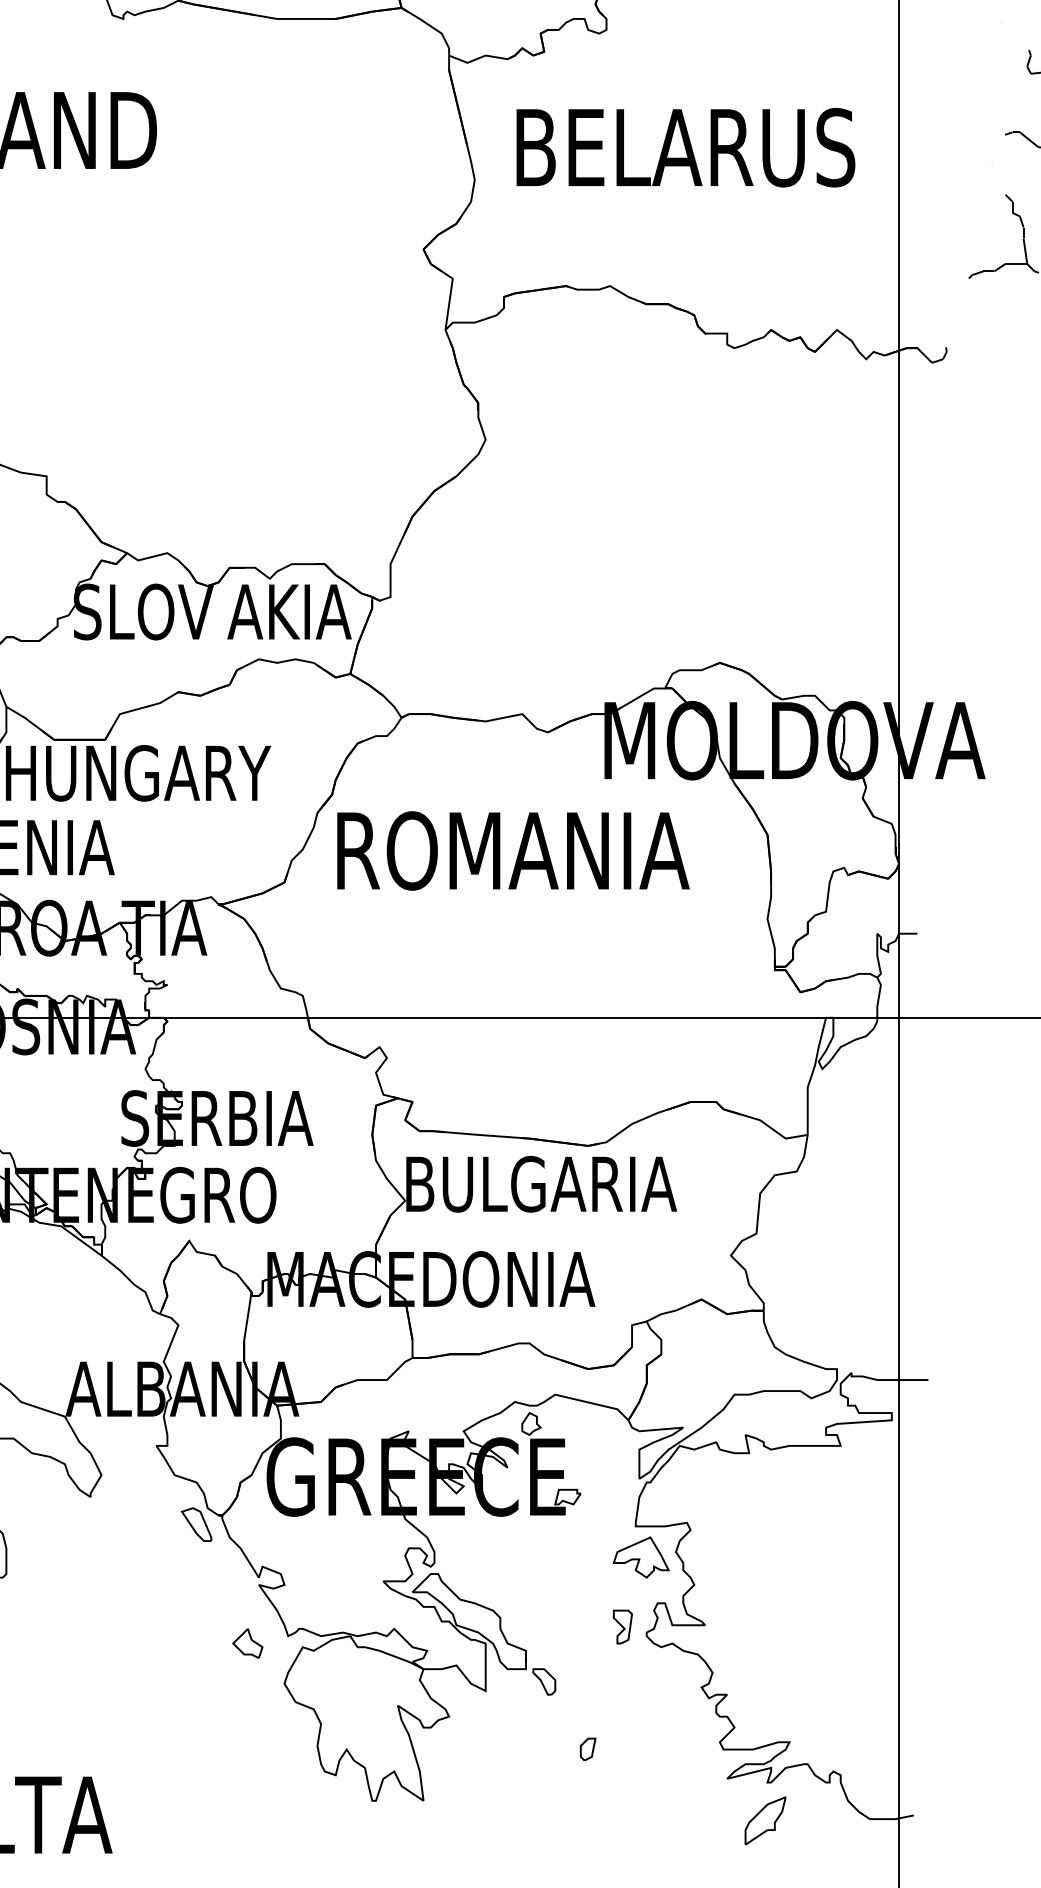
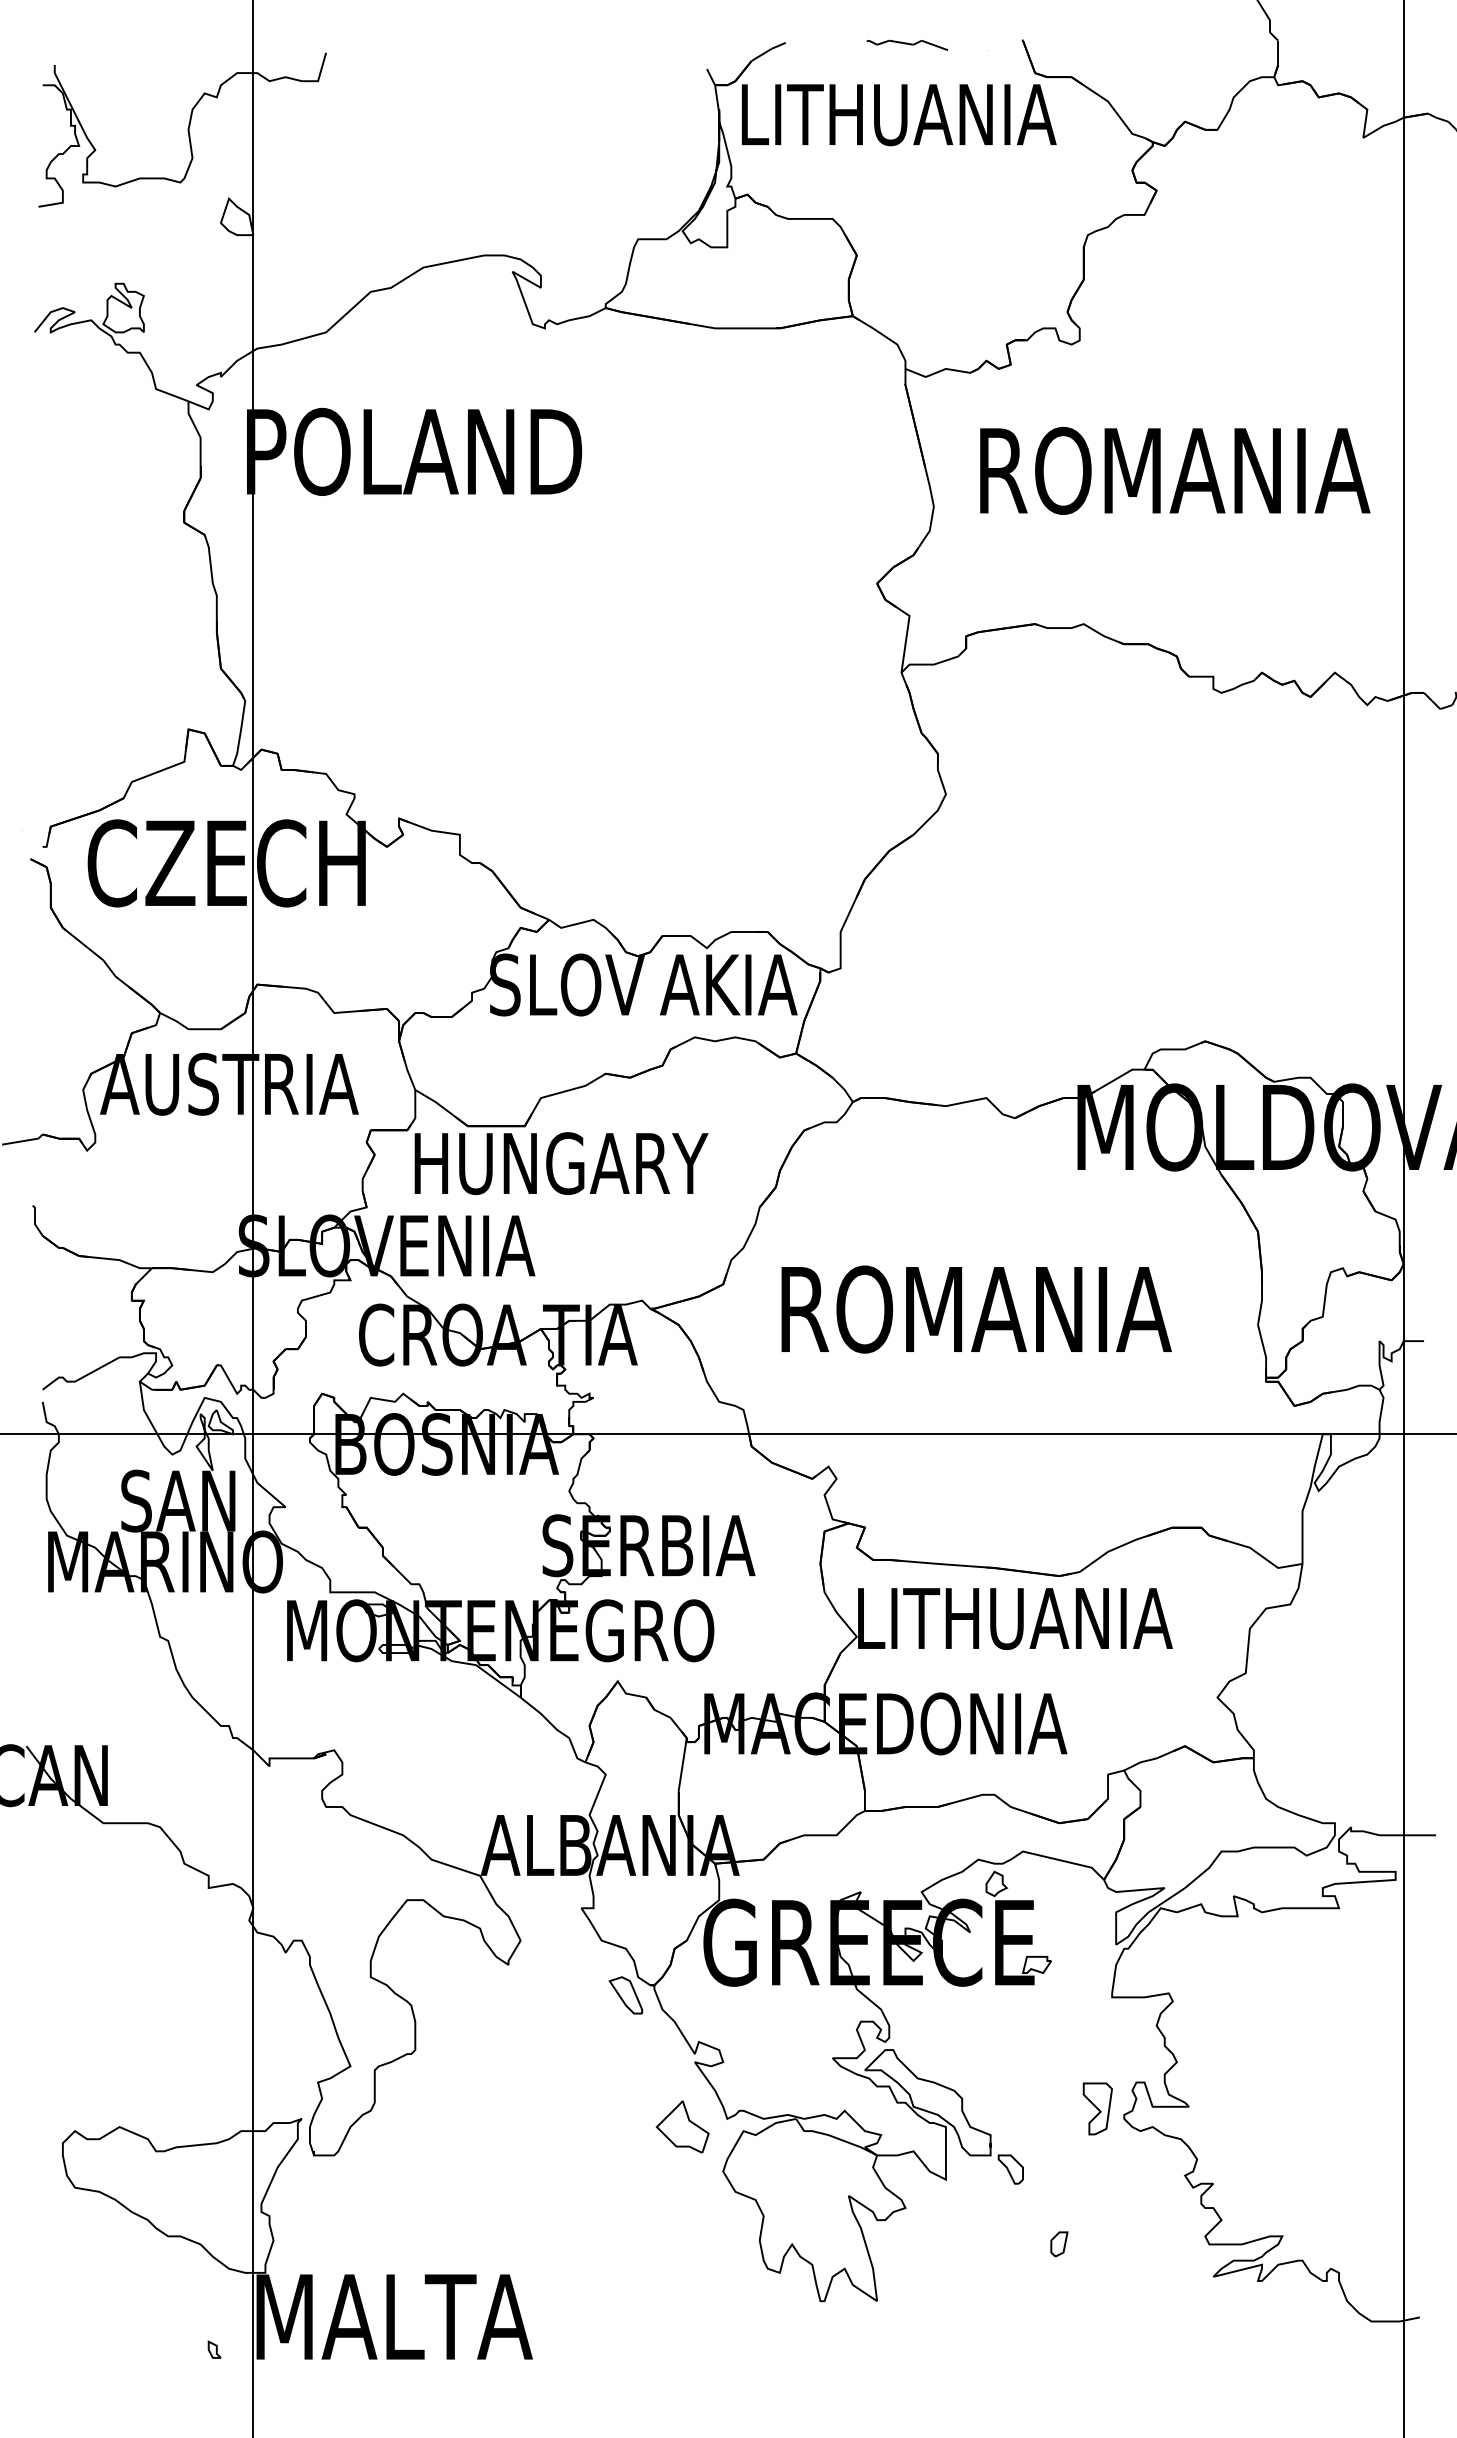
text: (696, 147) -> (1179, 470), BELARUS -> ROMANIA
text: (513, 850) -> (976, 1309), moved
text: (551, 1184) -> (1018, 1618), BULGARIA -> LITHUANIA
part: (640, 1557) -> (1117, 2031), removed
part: (622, 1626) -> (1097, 2108), size x1.4
part: (247, 1643) -> (682, 2126), size x1.6
part: (765, 1820) -> (1255, 2323), removed

